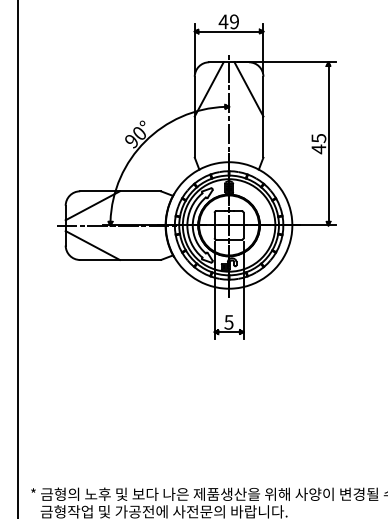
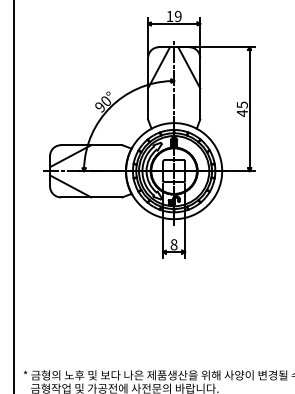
text: (222, 21) -> (169, 16), 49 -> 19
text: (228, 322) -> (173, 244), 5 -> 8

